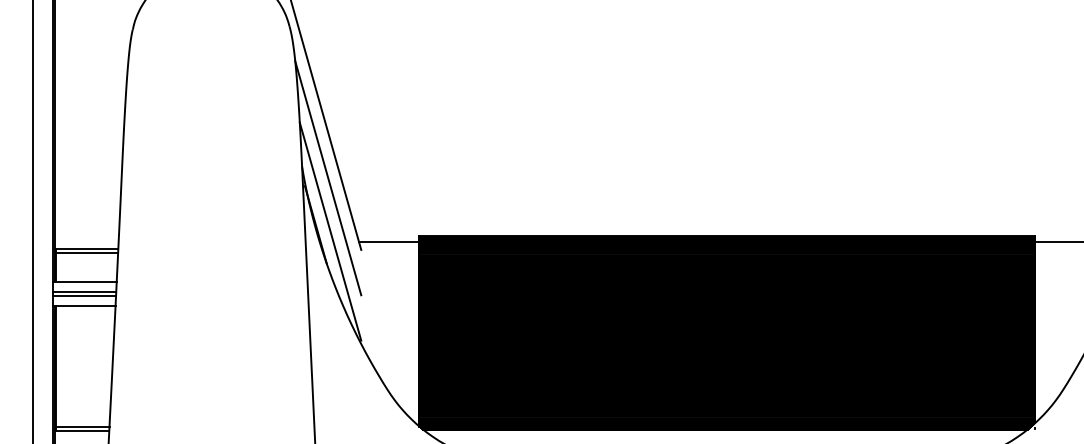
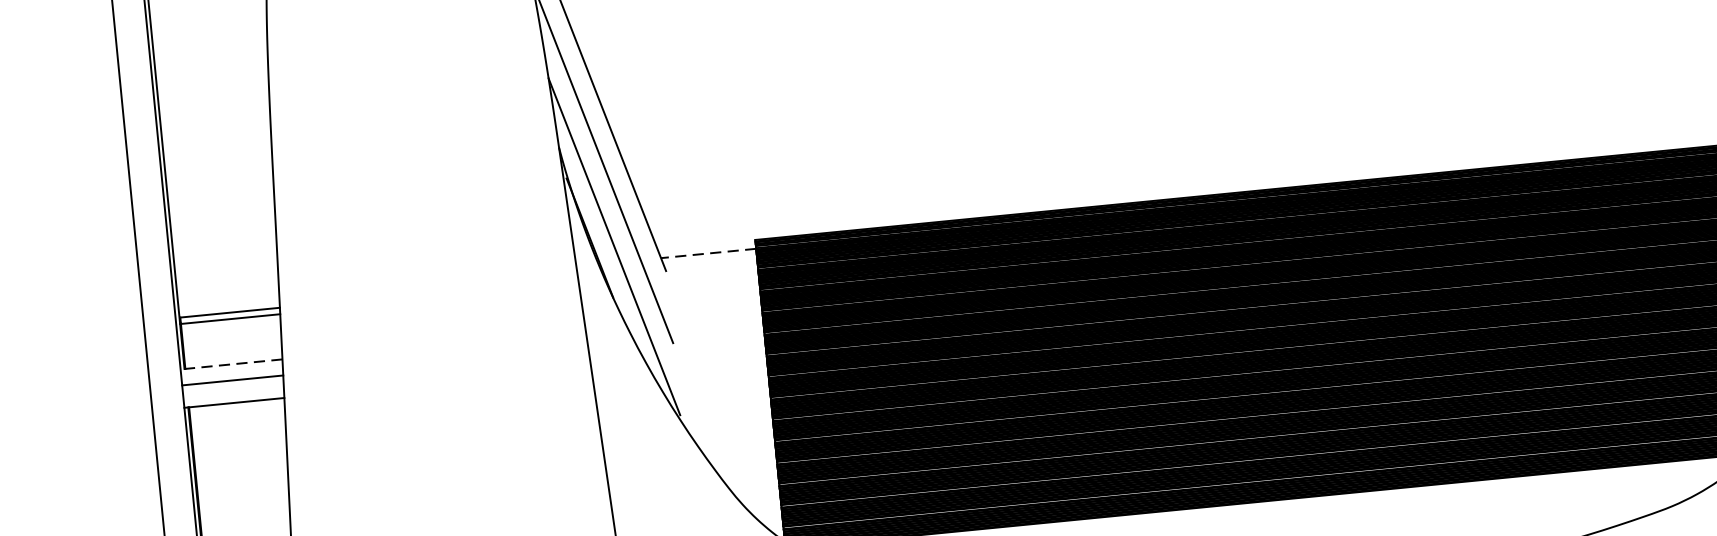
line: (388, 241) -> (708, 253), solid -> dashed
line: (84, 281) -> (231, 364), solid -> dashed
line: (84, 295) -> (233, 386), removed

